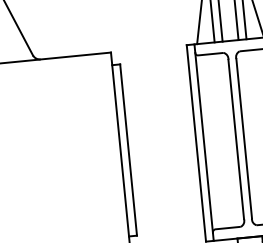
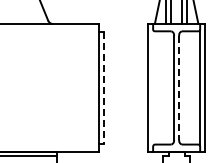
line: (244, 137) -> (179, 87), solid -> dashed
line: (204, 141) -> (153, 87), removed
line: (127, 149) -> (103, 87), solid -> dashed

